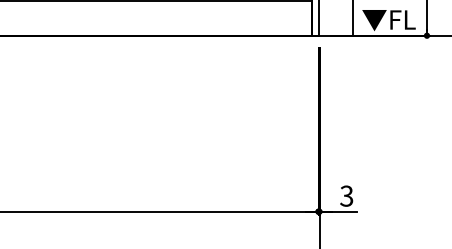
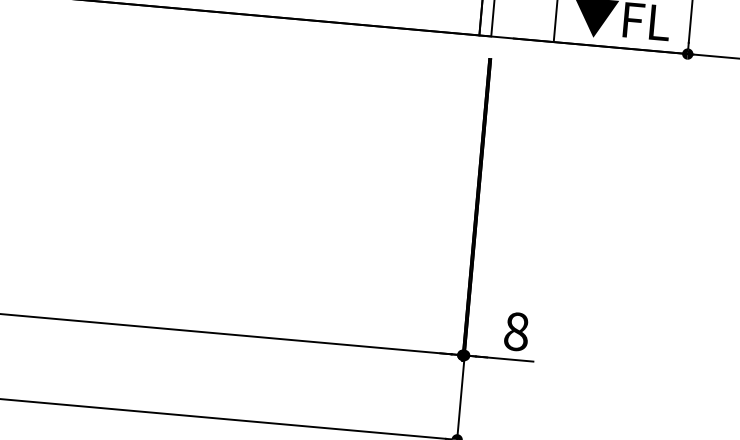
text: (346, 195) -> (516, 330), 3 -> 8

